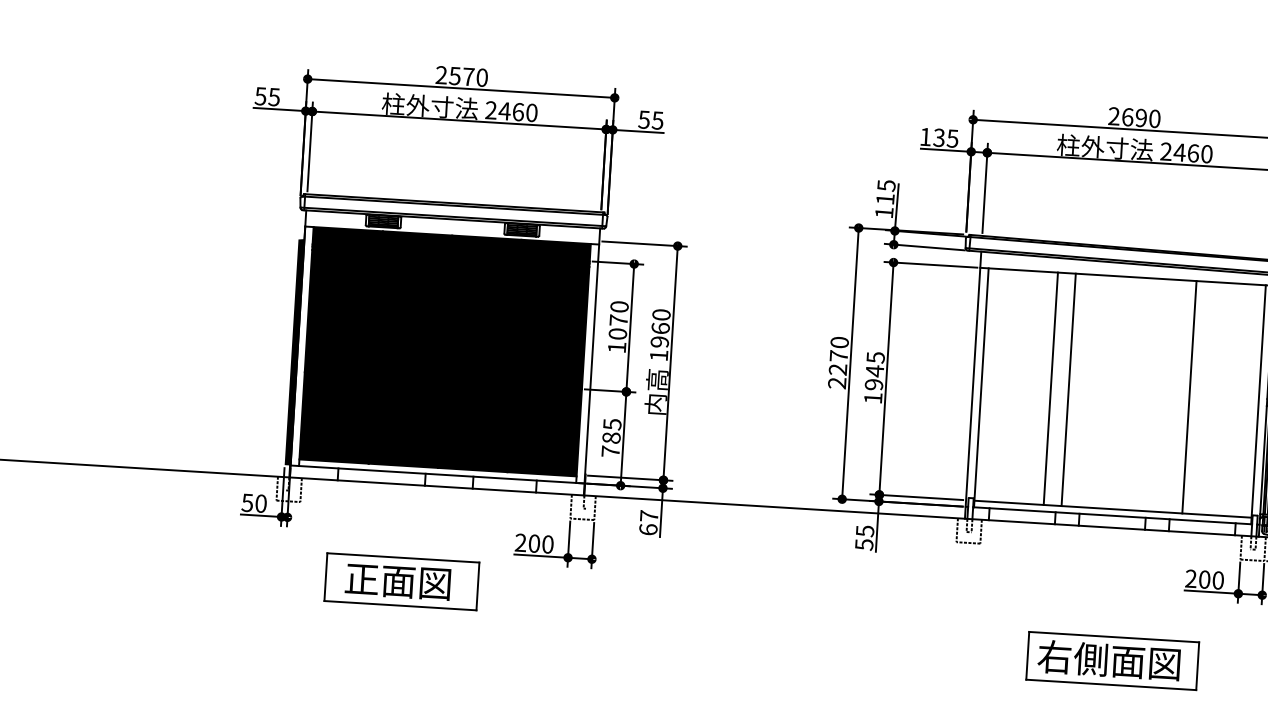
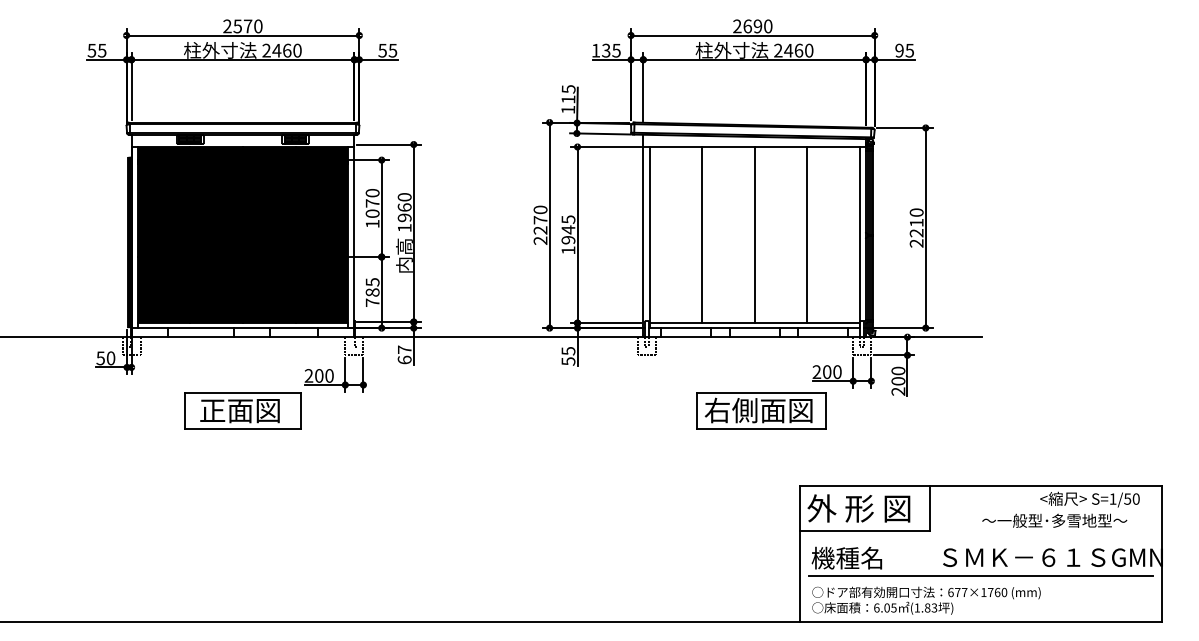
line: (1068, 390) -> (754, 235), moved
part: (401, 581) -> (242, 410), moved
part: (1112, 660) -> (761, 410), moved

